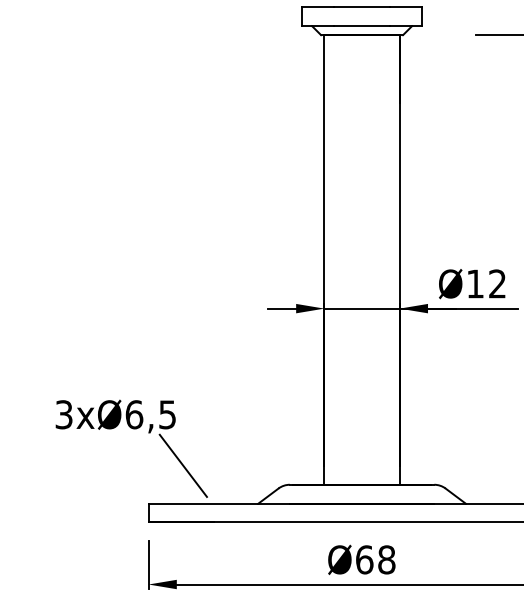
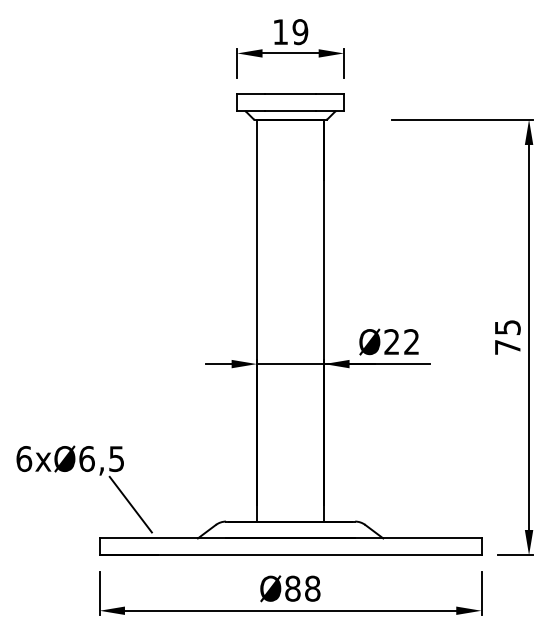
text: (474, 283) -> (391, 341), Ø12 -> Ø22
text: (64, 415) -> (24, 459), 3xØ6,5 -> 6xØ6,5
text: (364, 559) -> (292, 588), Ø68 -> Ø88

